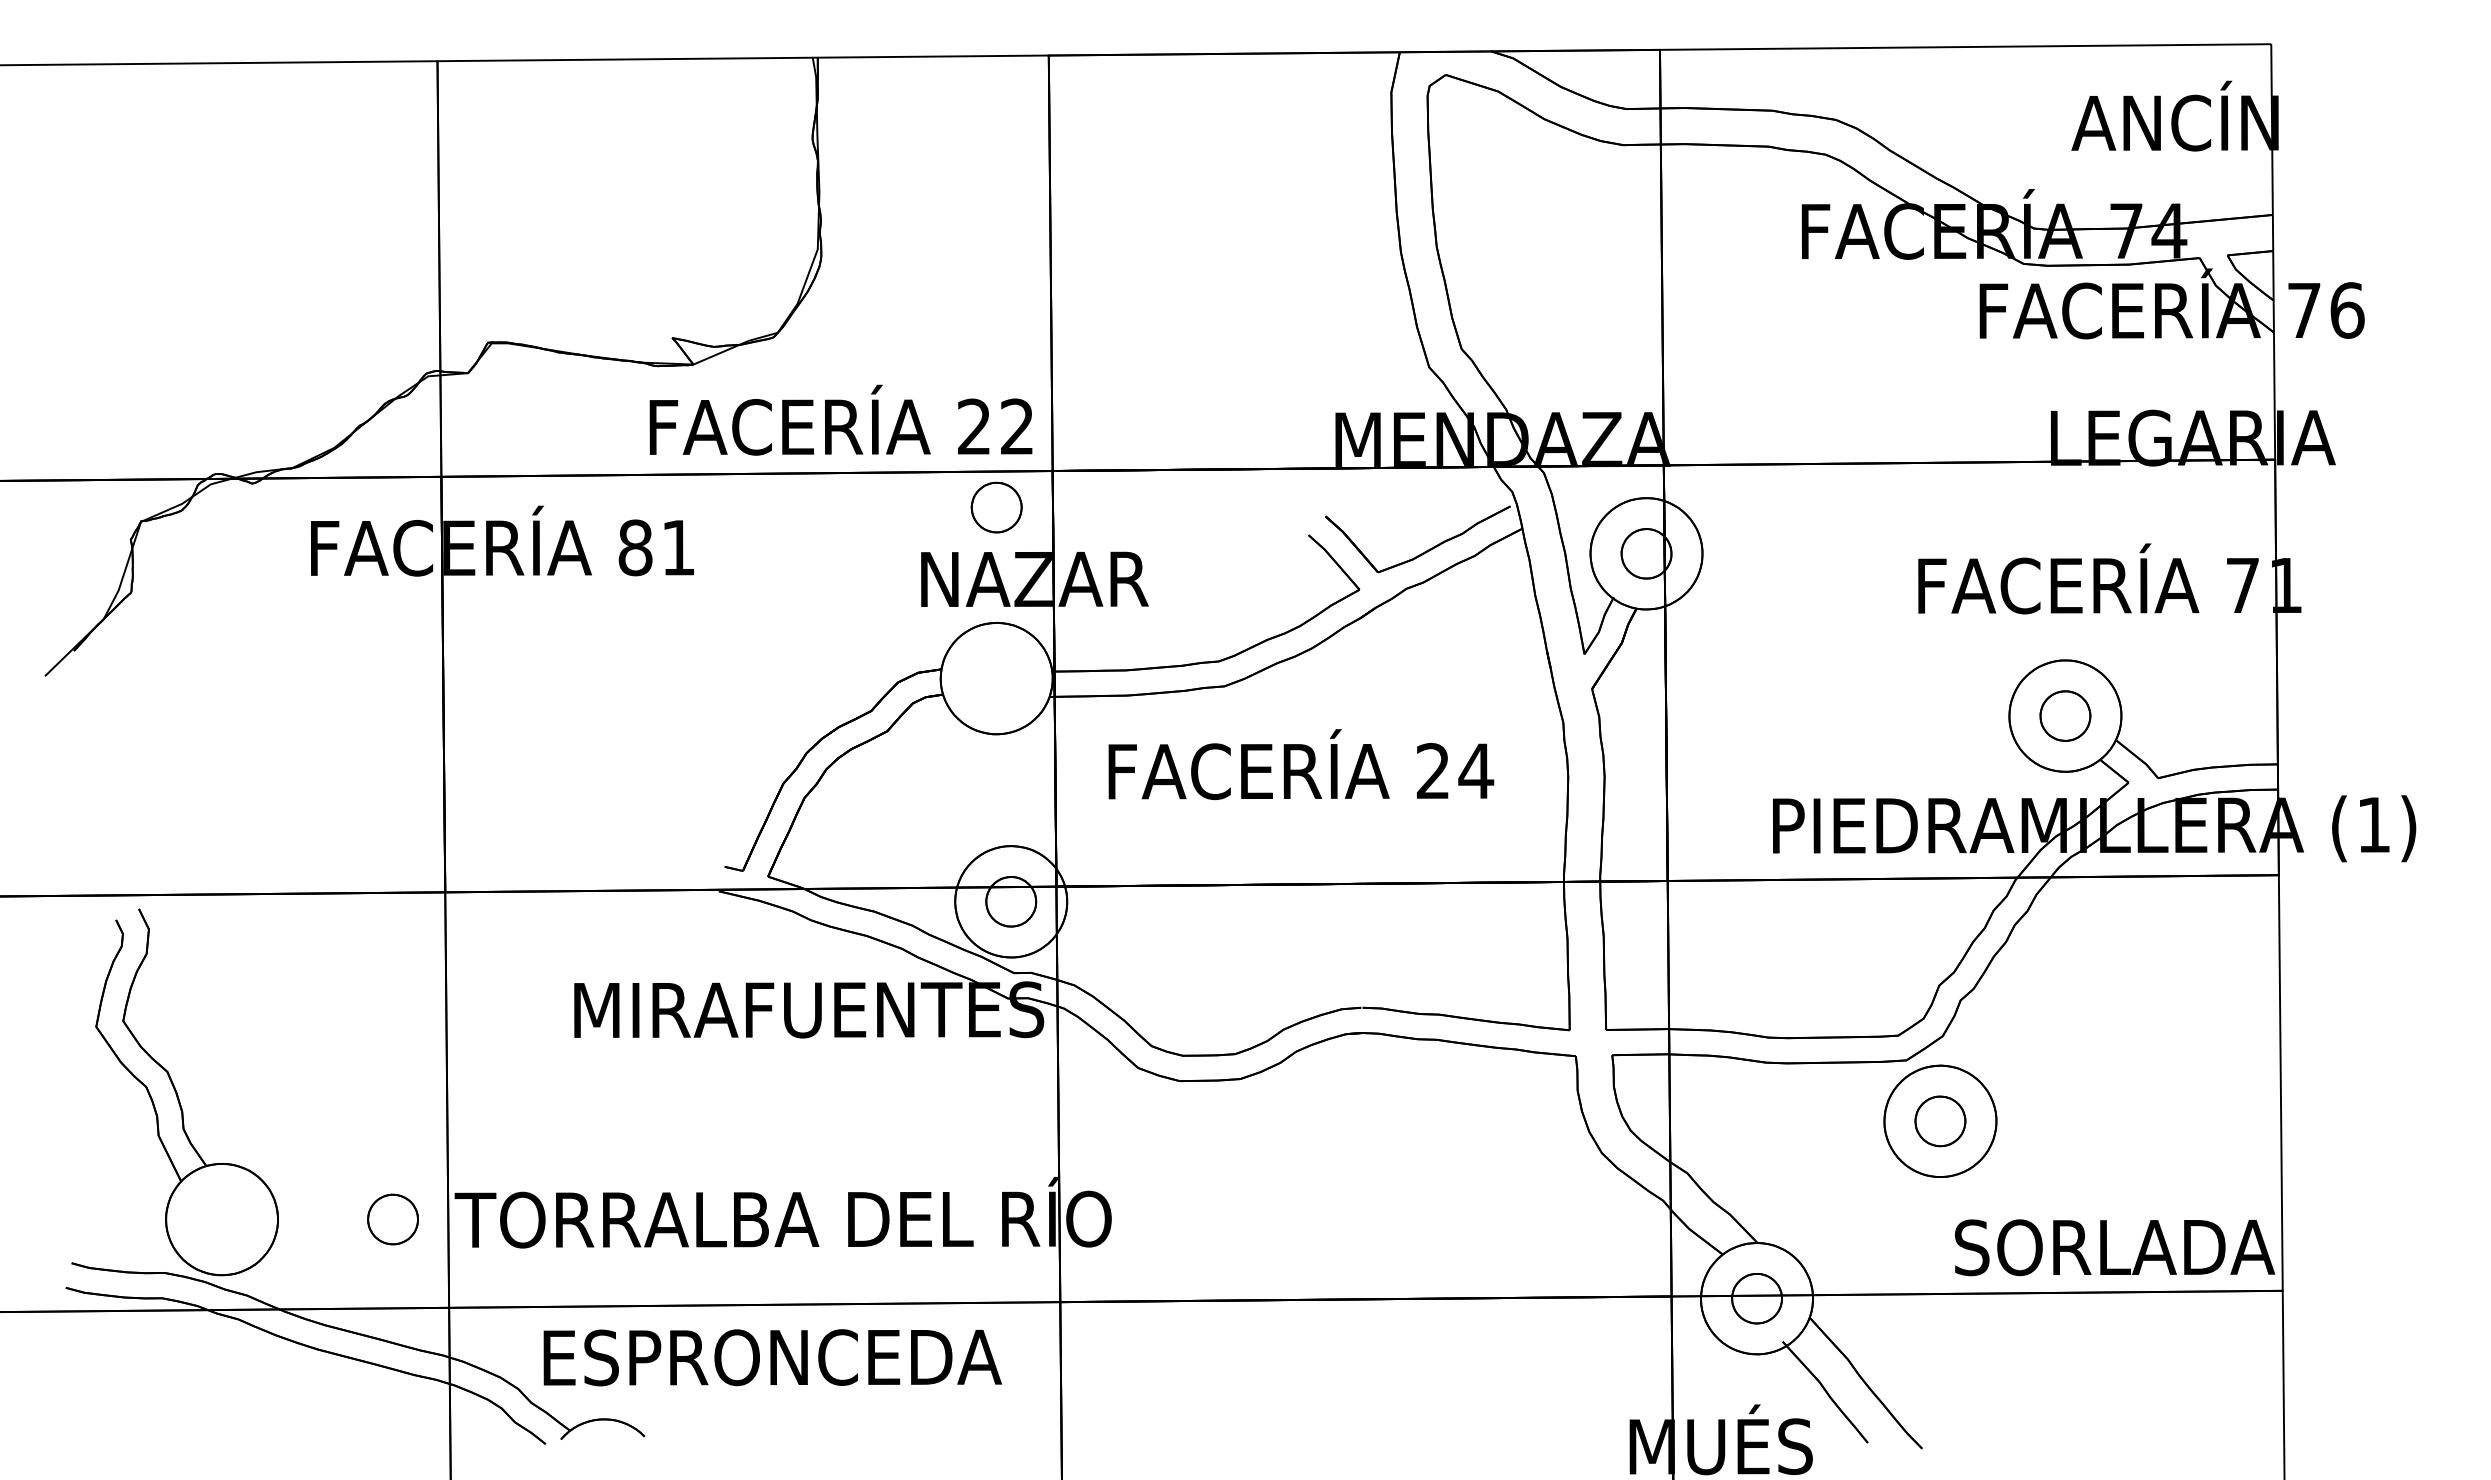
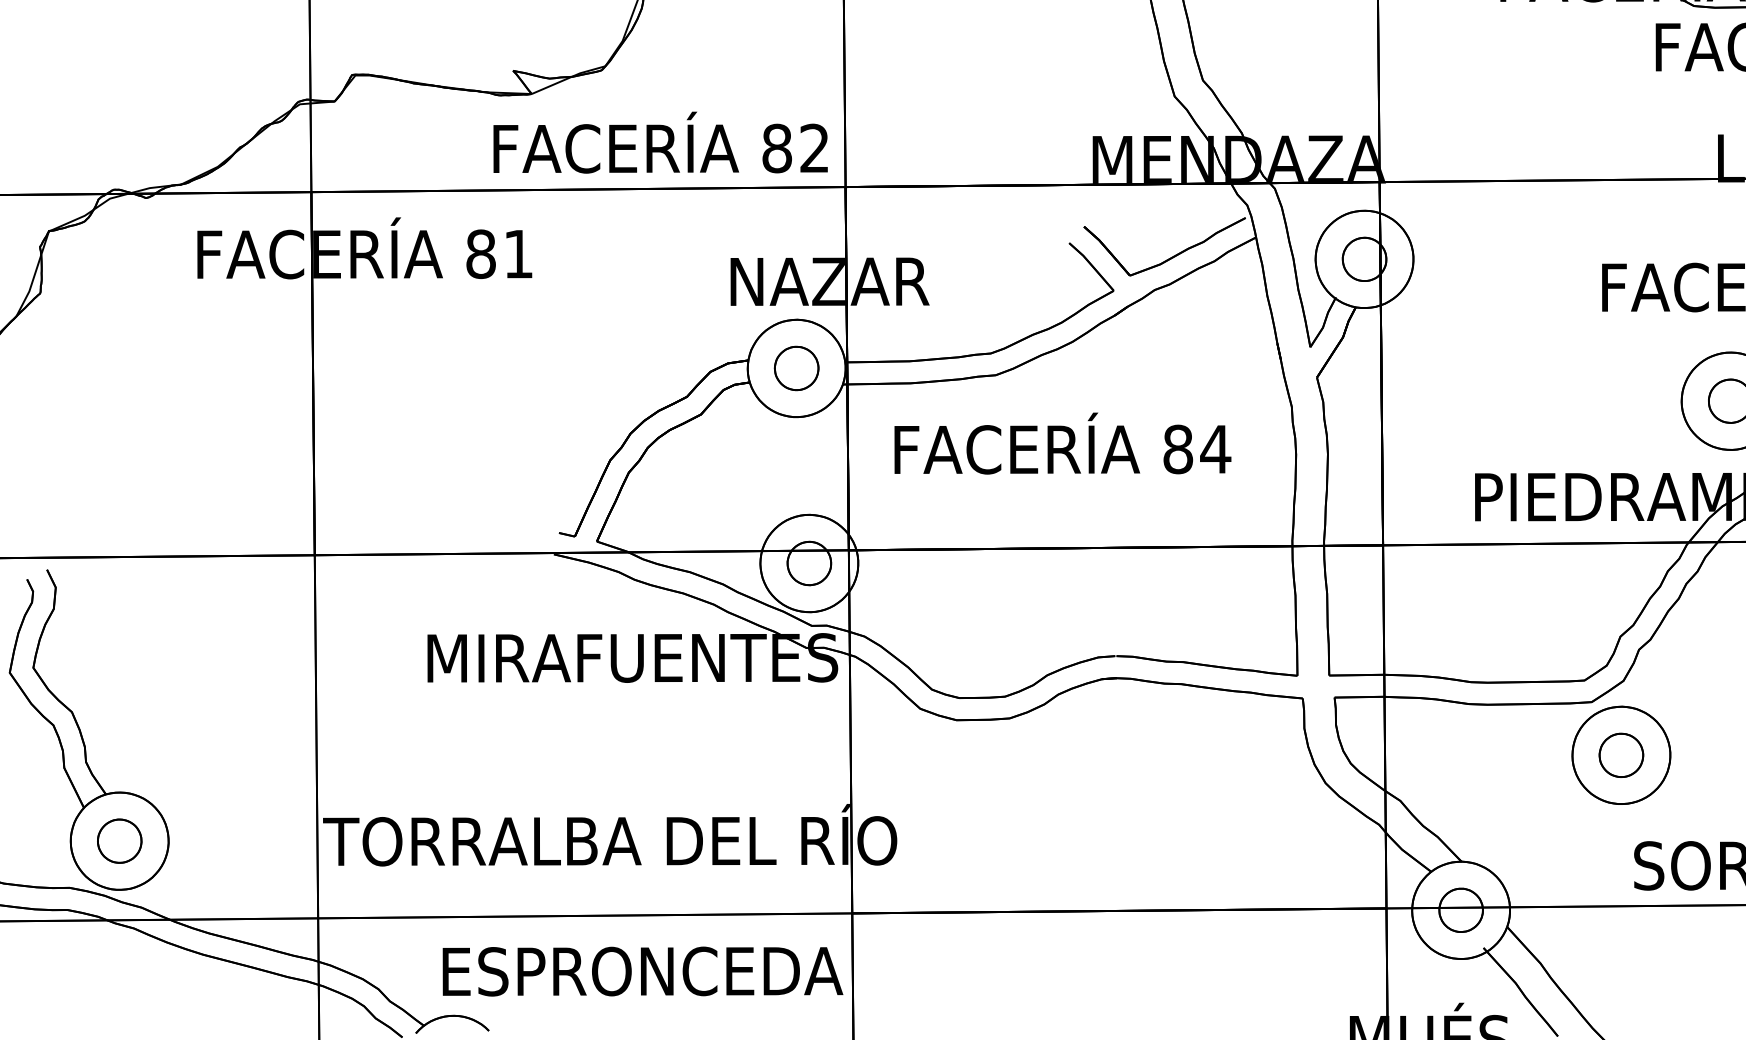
text: (974, 426) -> (777, 148), 22 -> 82
part: (996, 507) -> (796, 368), moved
text: (1433, 770) -> (1178, 448), 24 -> 84
part: (392, 1219) -> (119, 841), moved
text: (772, 1357) -> (642, 971), moved

